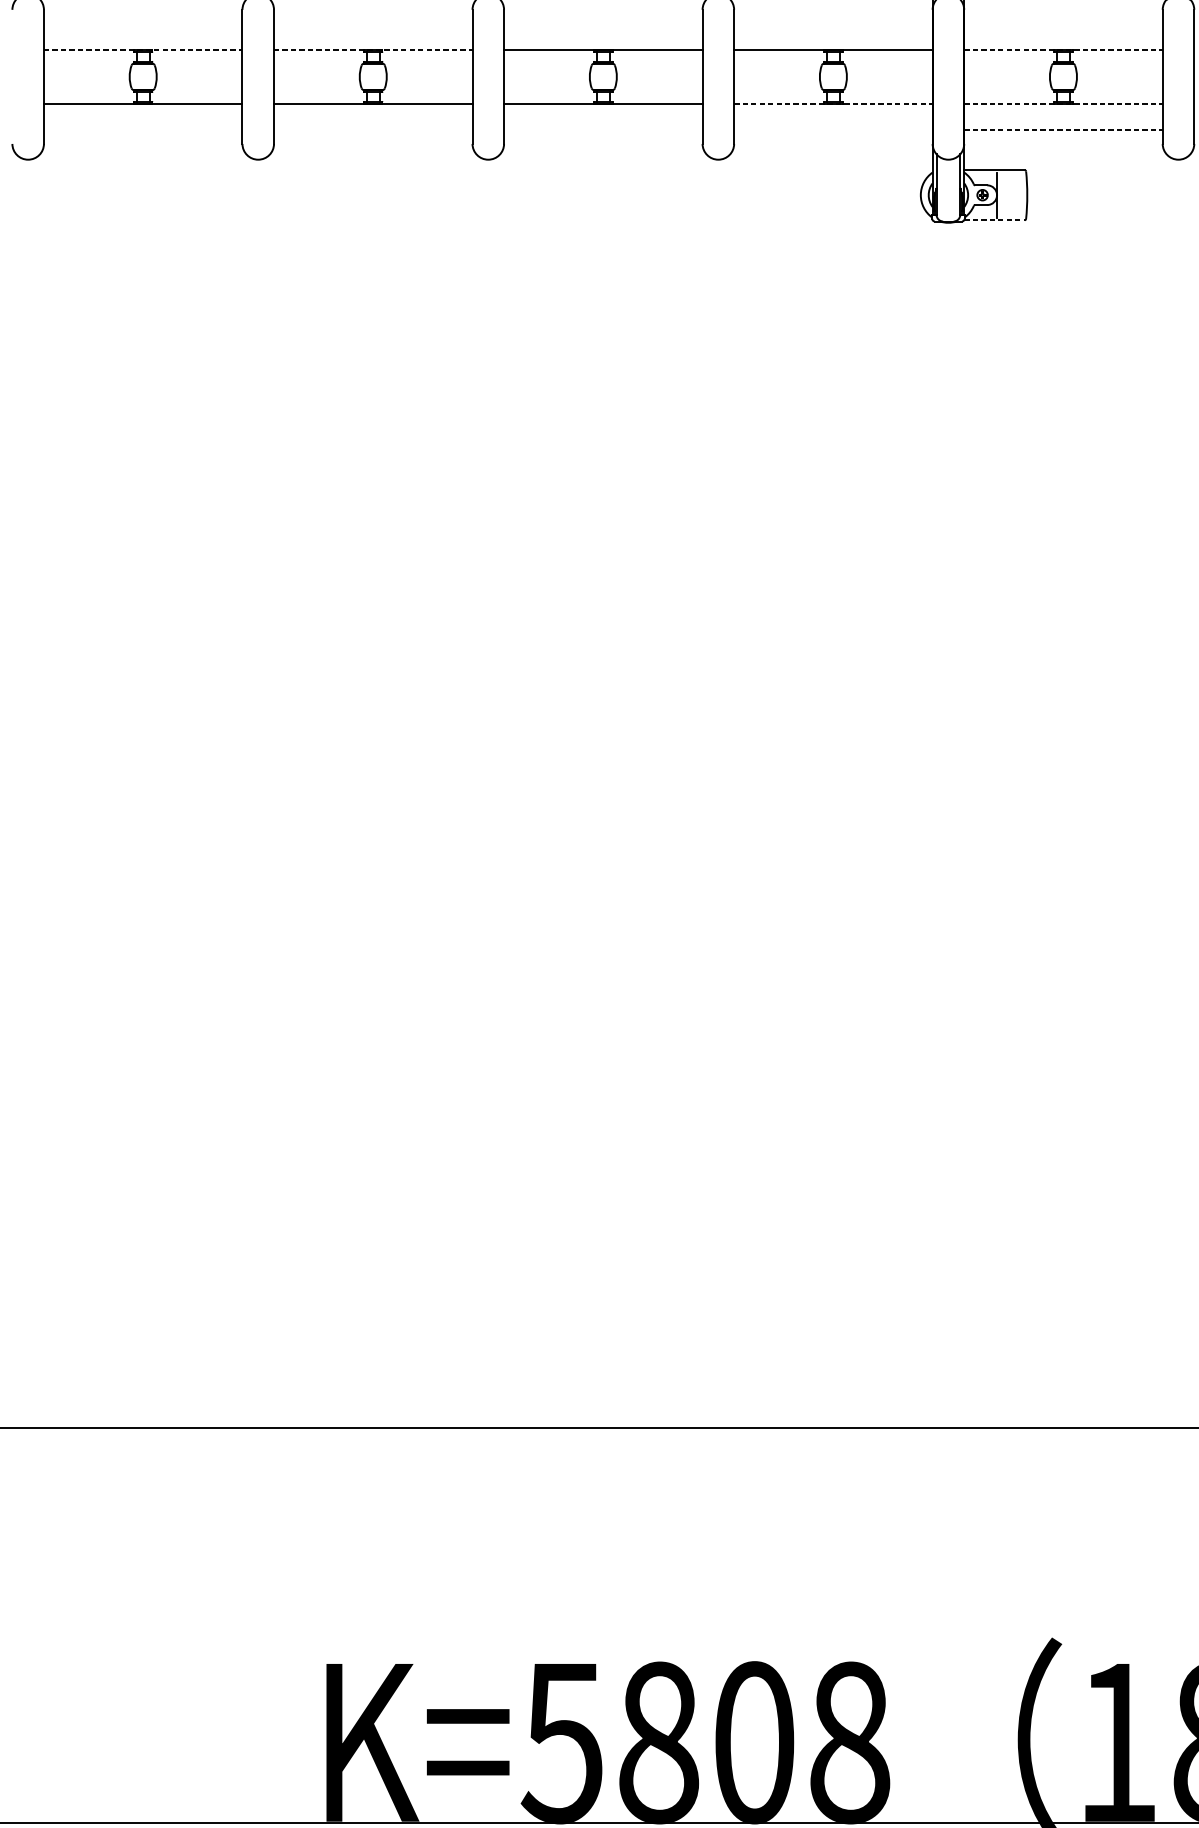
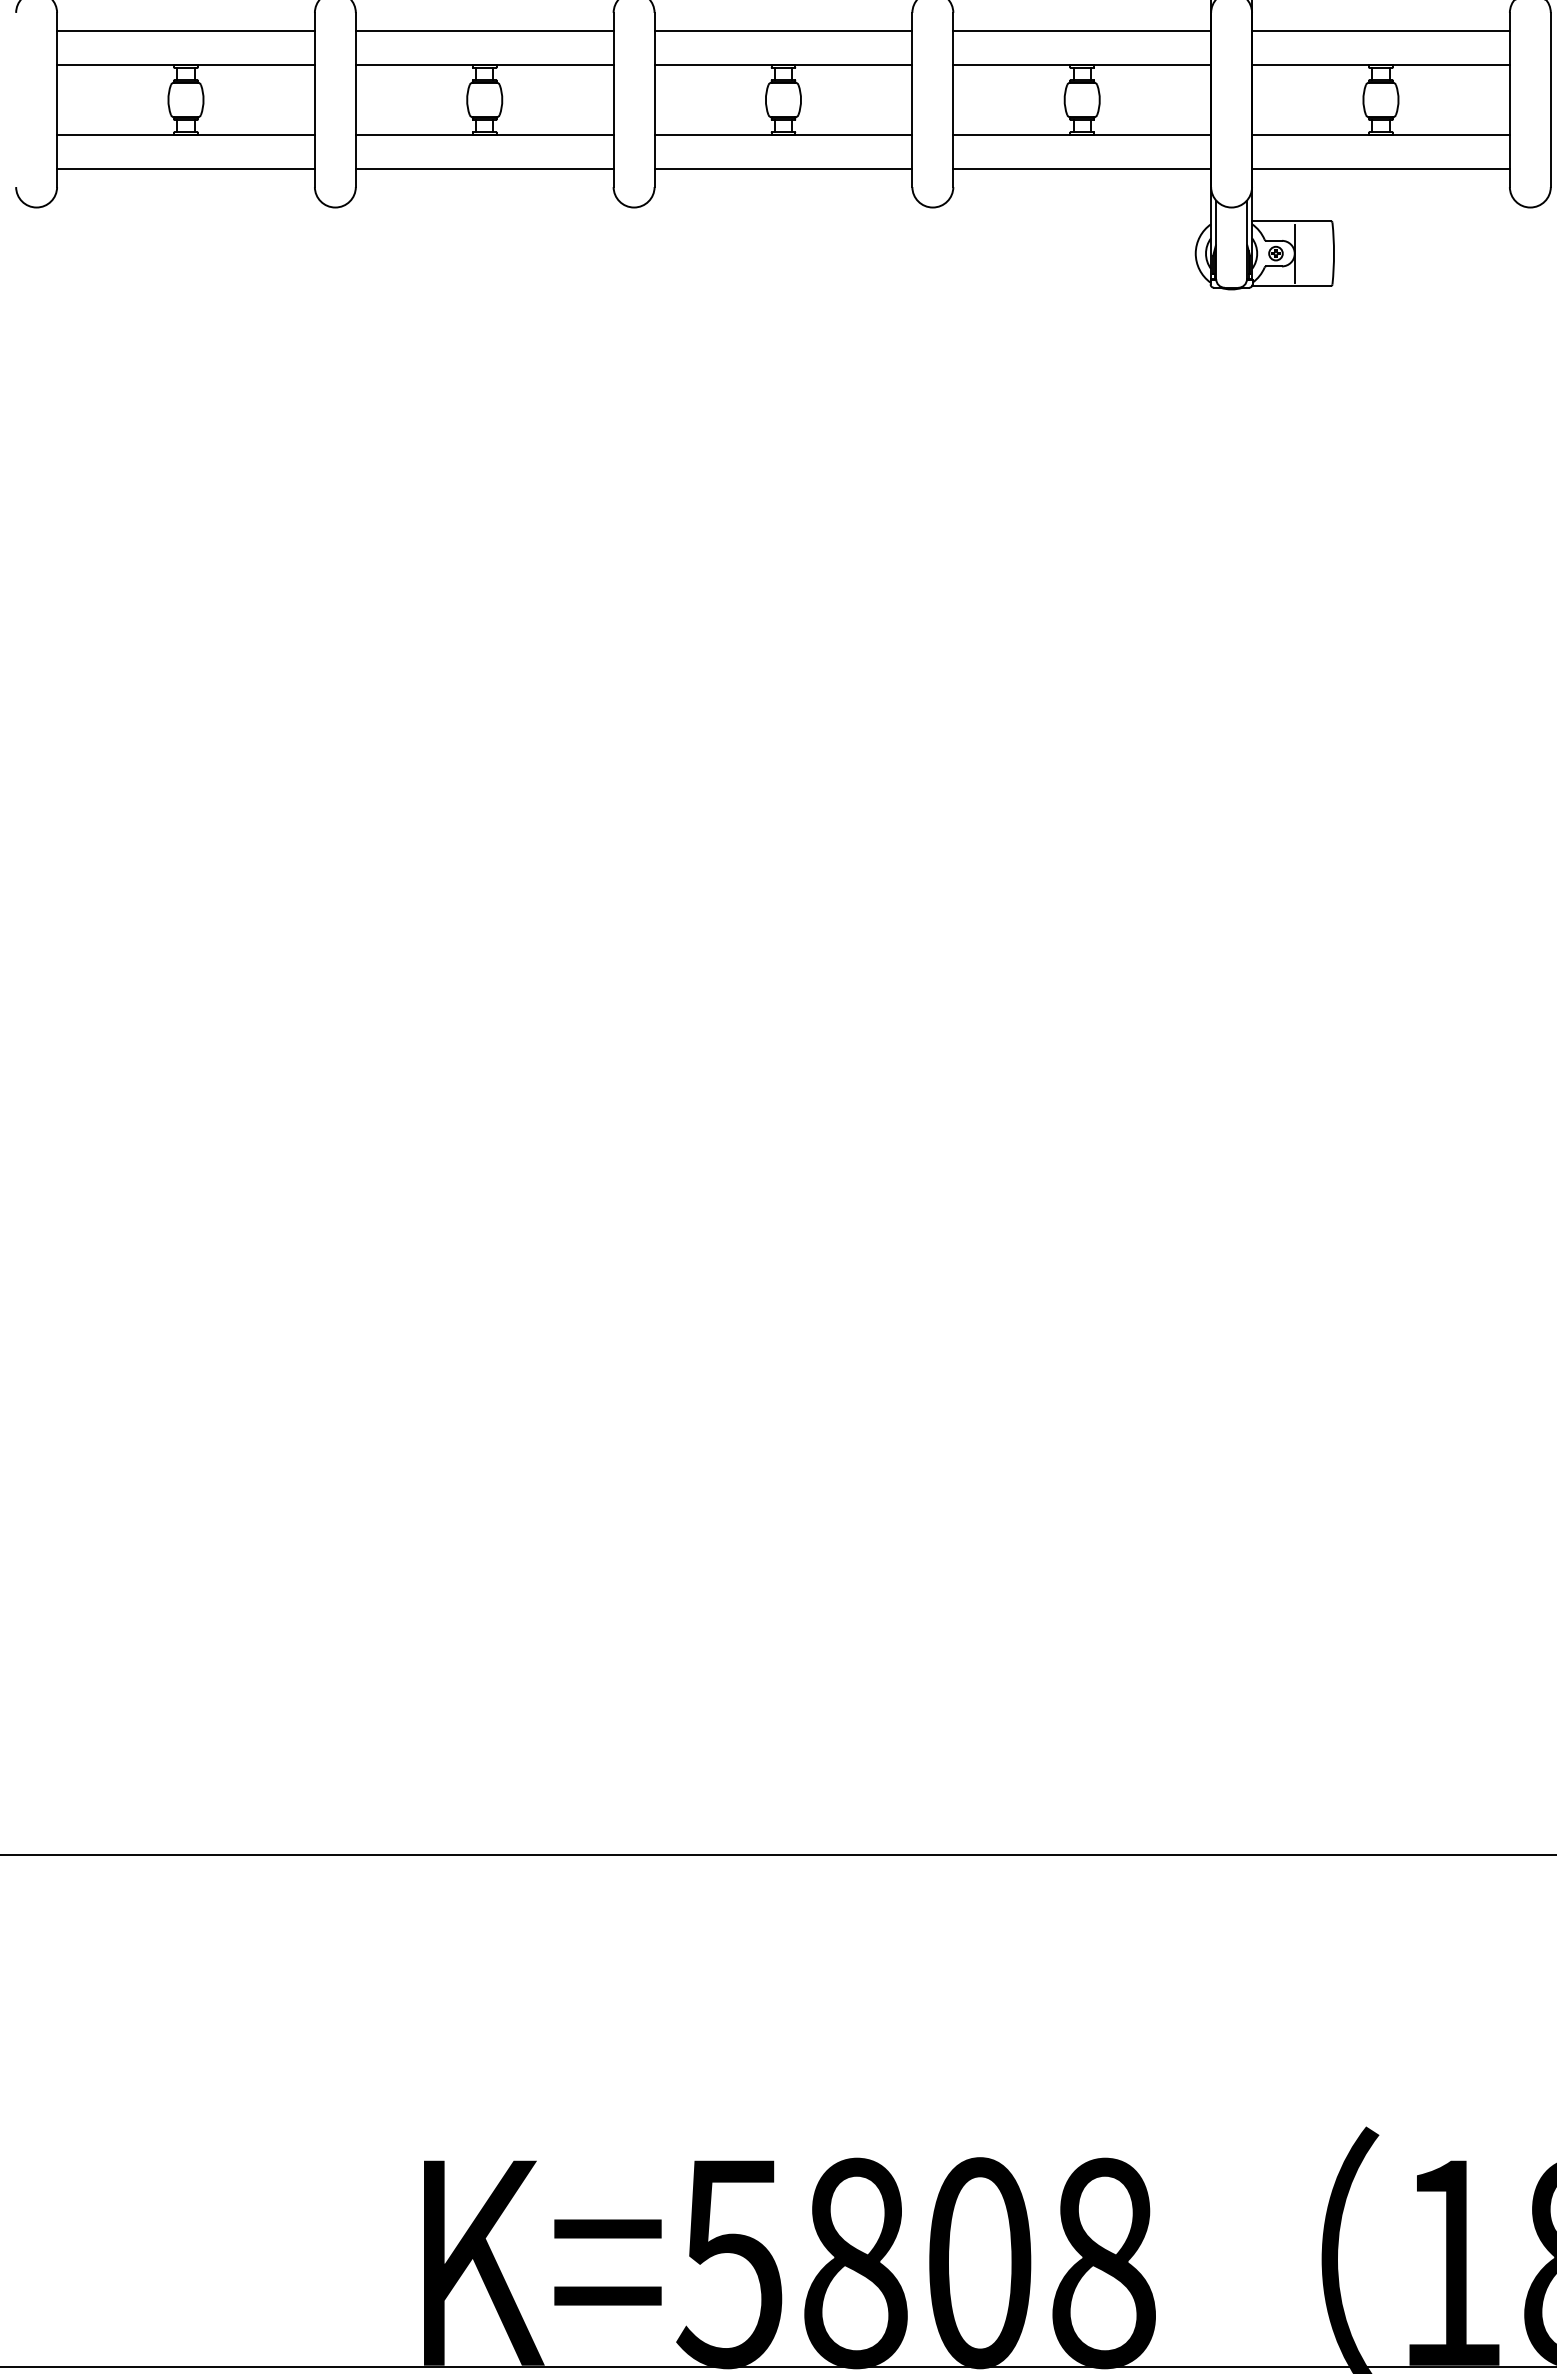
line: (142, 23) -> (185, 30), added
line: (373, 23) -> (484, 30), added
line: (603, 23) -> (783, 30), added
line: (833, 23) -> (1082, 30), added
line: (1063, 23) -> (1380, 30), added
line: (143, 50) -> (186, 65), dashed -> solid
line: (373, 50) -> (484, 65), dashed -> solid
line: (1063, 50) -> (1380, 65), dashed -> solid
line: (833, 103) -> (1082, 134), dashed -> solid
line: (1063, 103) -> (1380, 134), dashed -> solid
line: (142, 130) -> (185, 169), added
line: (373, 130) -> (484, 169), added
line: (603, 130) -> (783, 169), added
line: (833, 130) -> (1082, 169), added
line: (1063, 130) -> (1380, 169), dashed -> solid
line: (994, 220) -> (1291, 286), dashed -> solid

